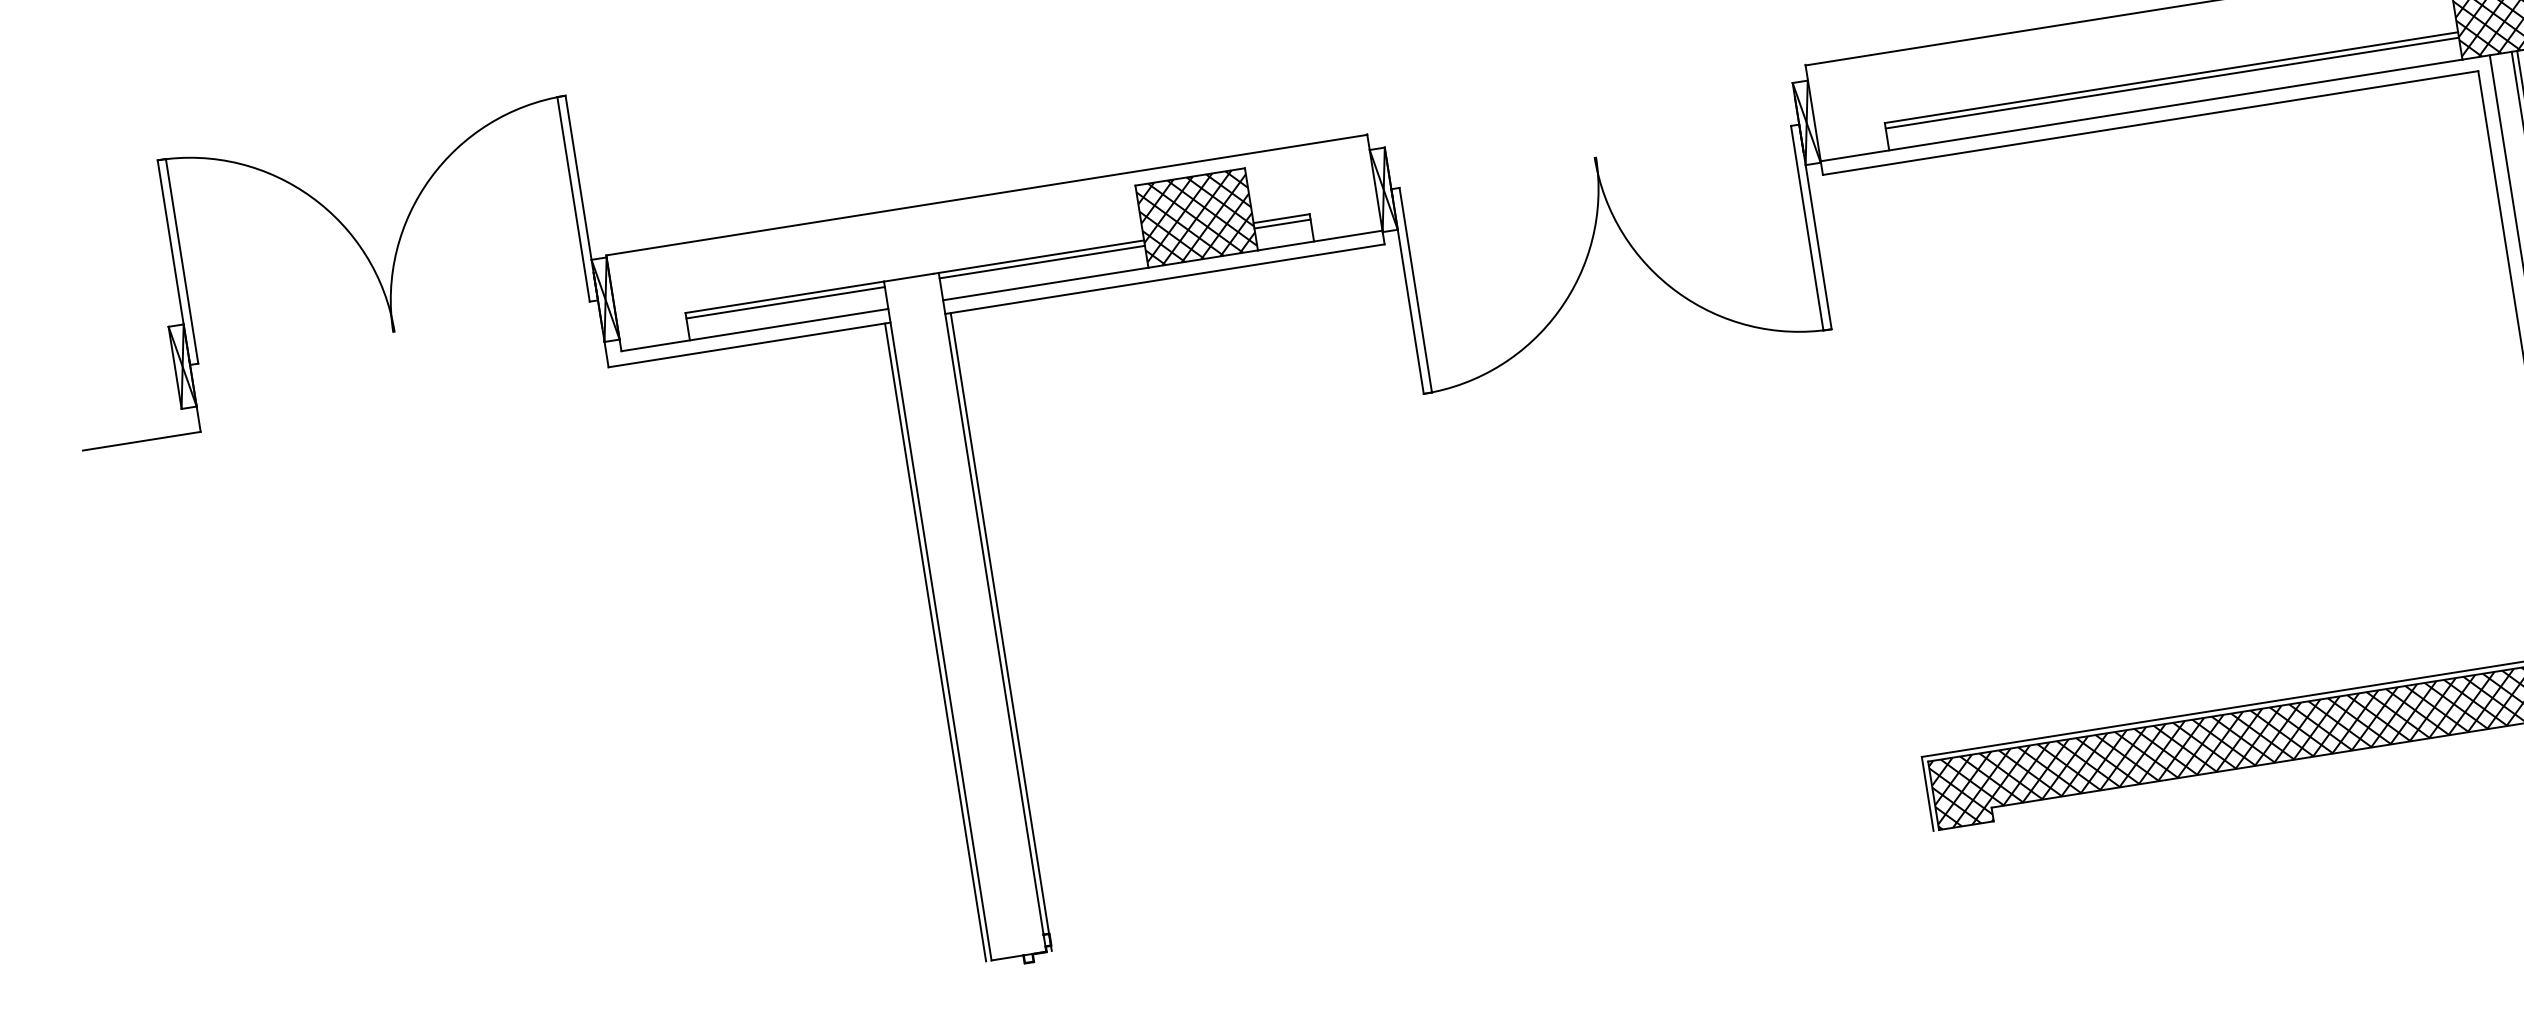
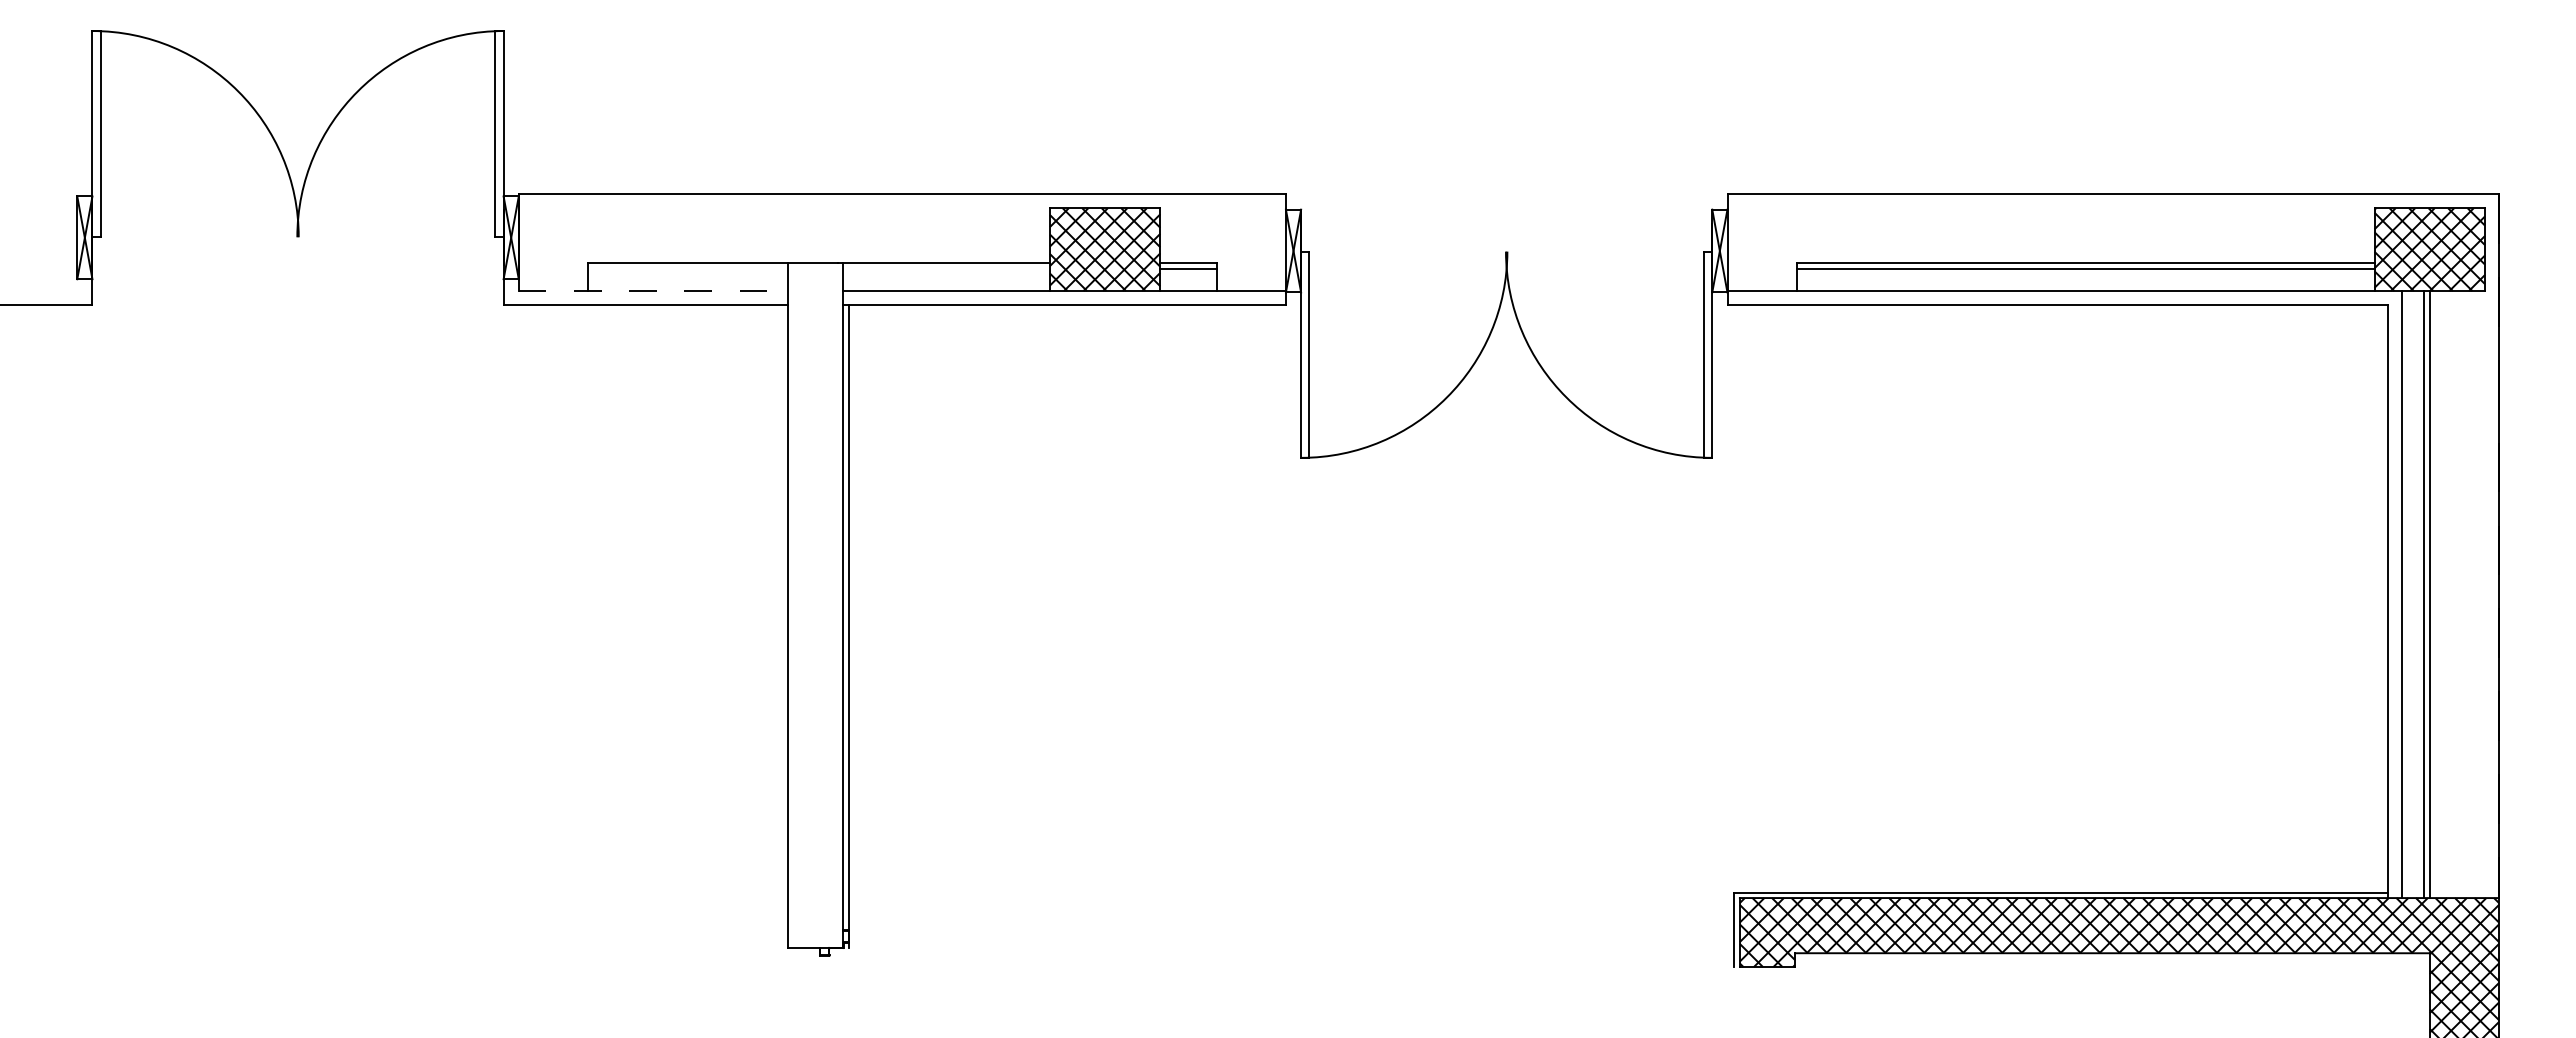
line: (1042, 261) -> (946, 268), removed
line: (785, 302) -> (687, 268), removed
line: (755, 329) -> (653, 290), solid -> dashed
line: (935, 641) -> (782, 625), removed

